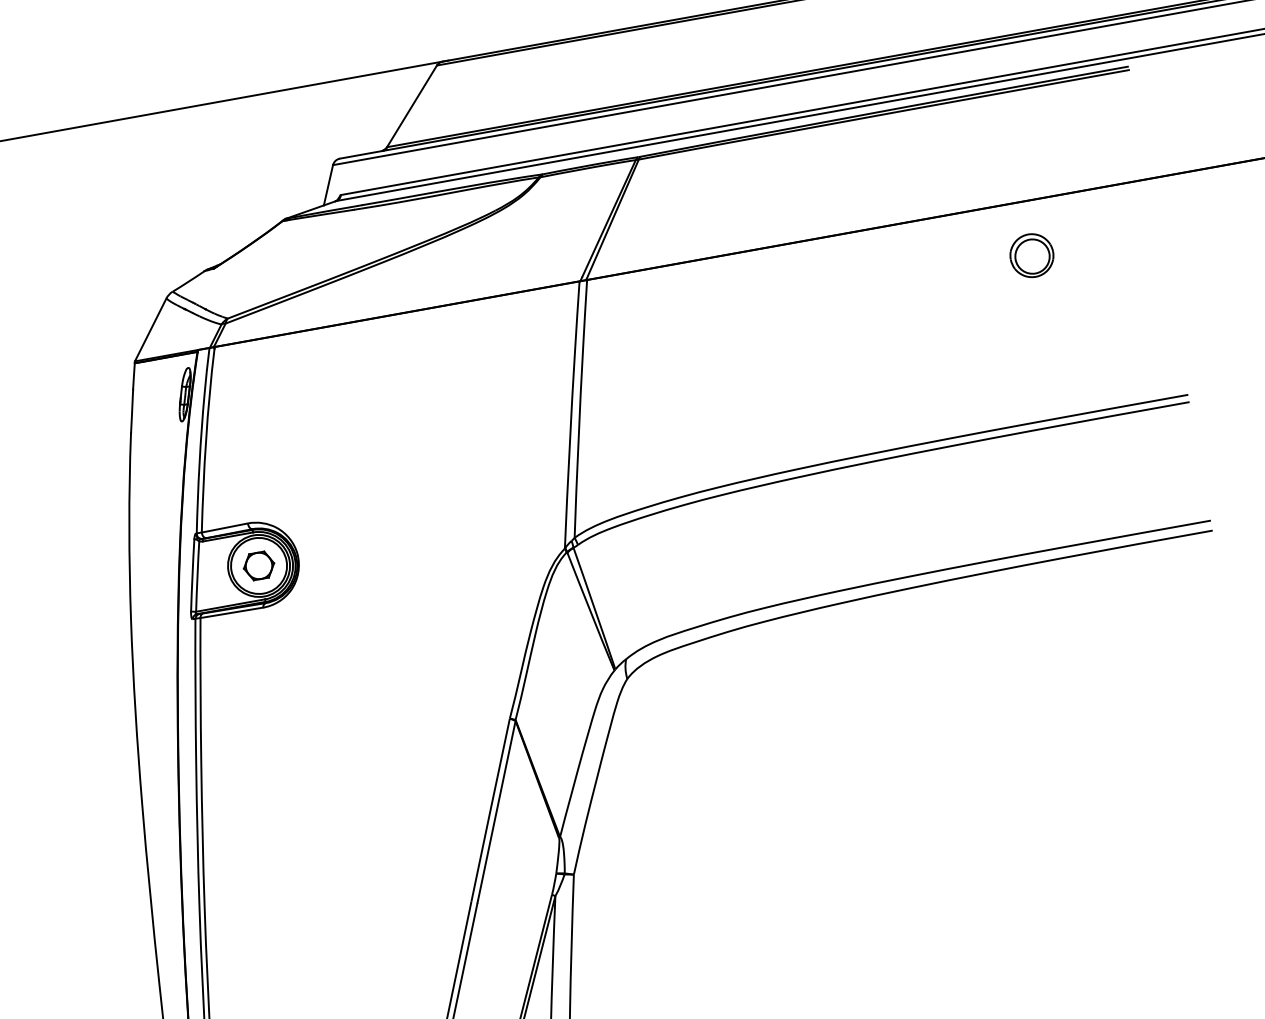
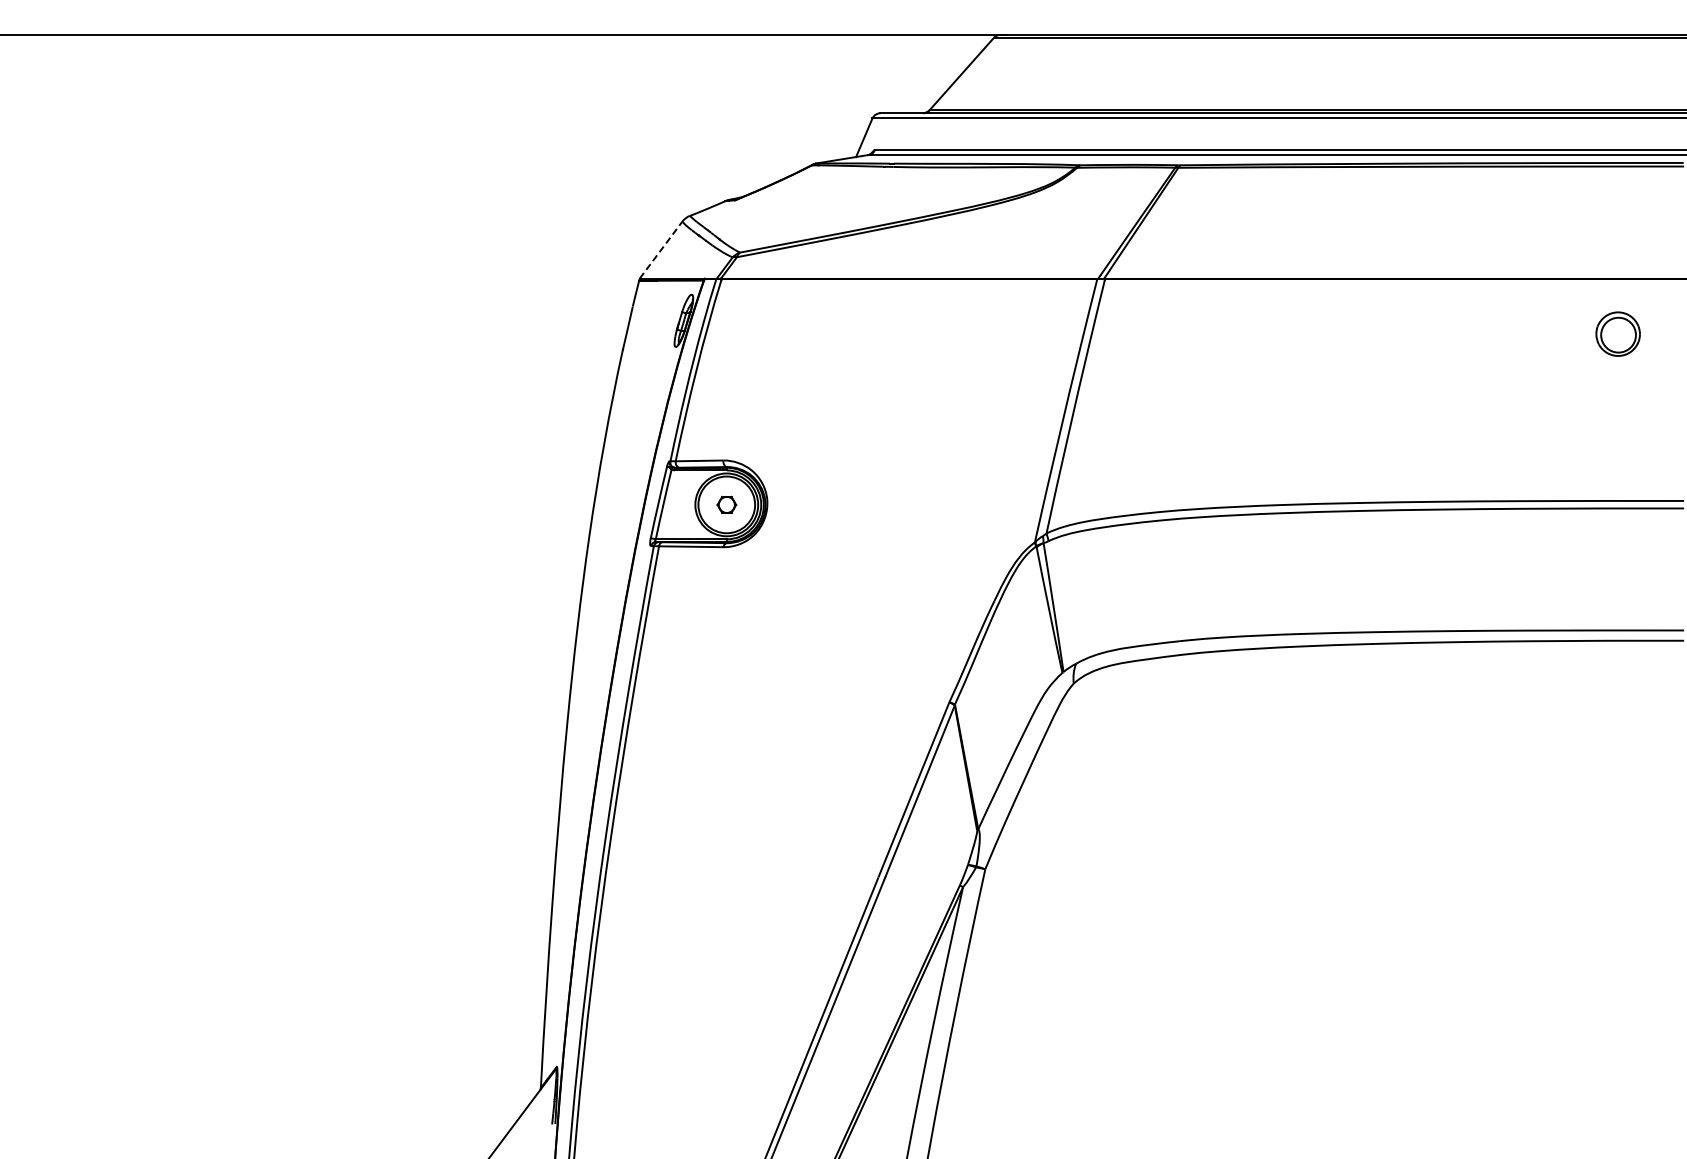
part: (1031, 255) -> (1617, 333), moved
line: (151, 330) -> (661, 250), solid -> dashed
part: (258, 565) -> (726, 504), size x0.6

